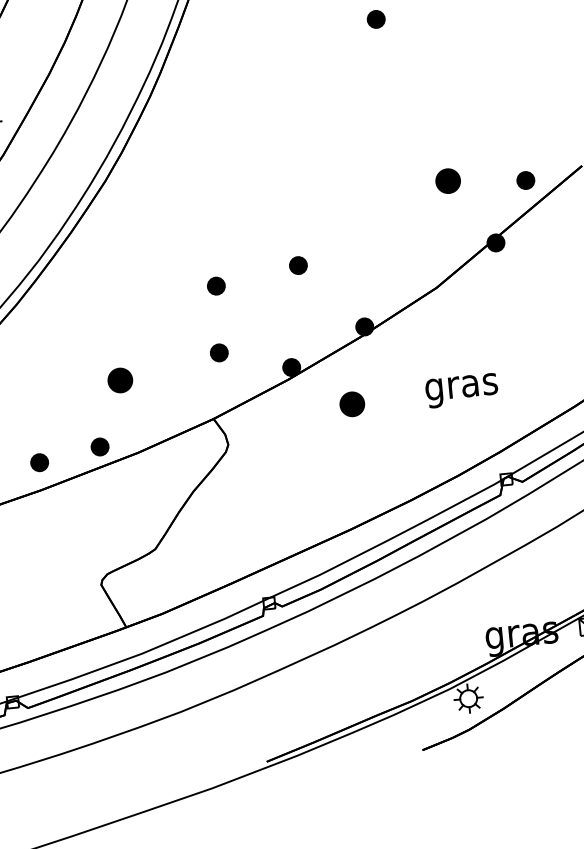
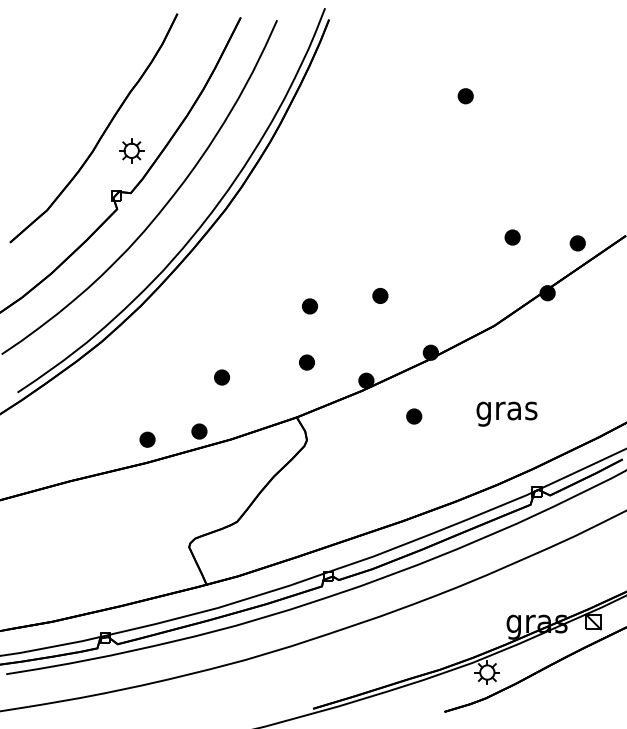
part: (447, 181) -> (512, 237), size x0.71
part: (121, 380) -> (222, 377), size x0.71
part: (352, 404) -> (414, 416), size x0.71

